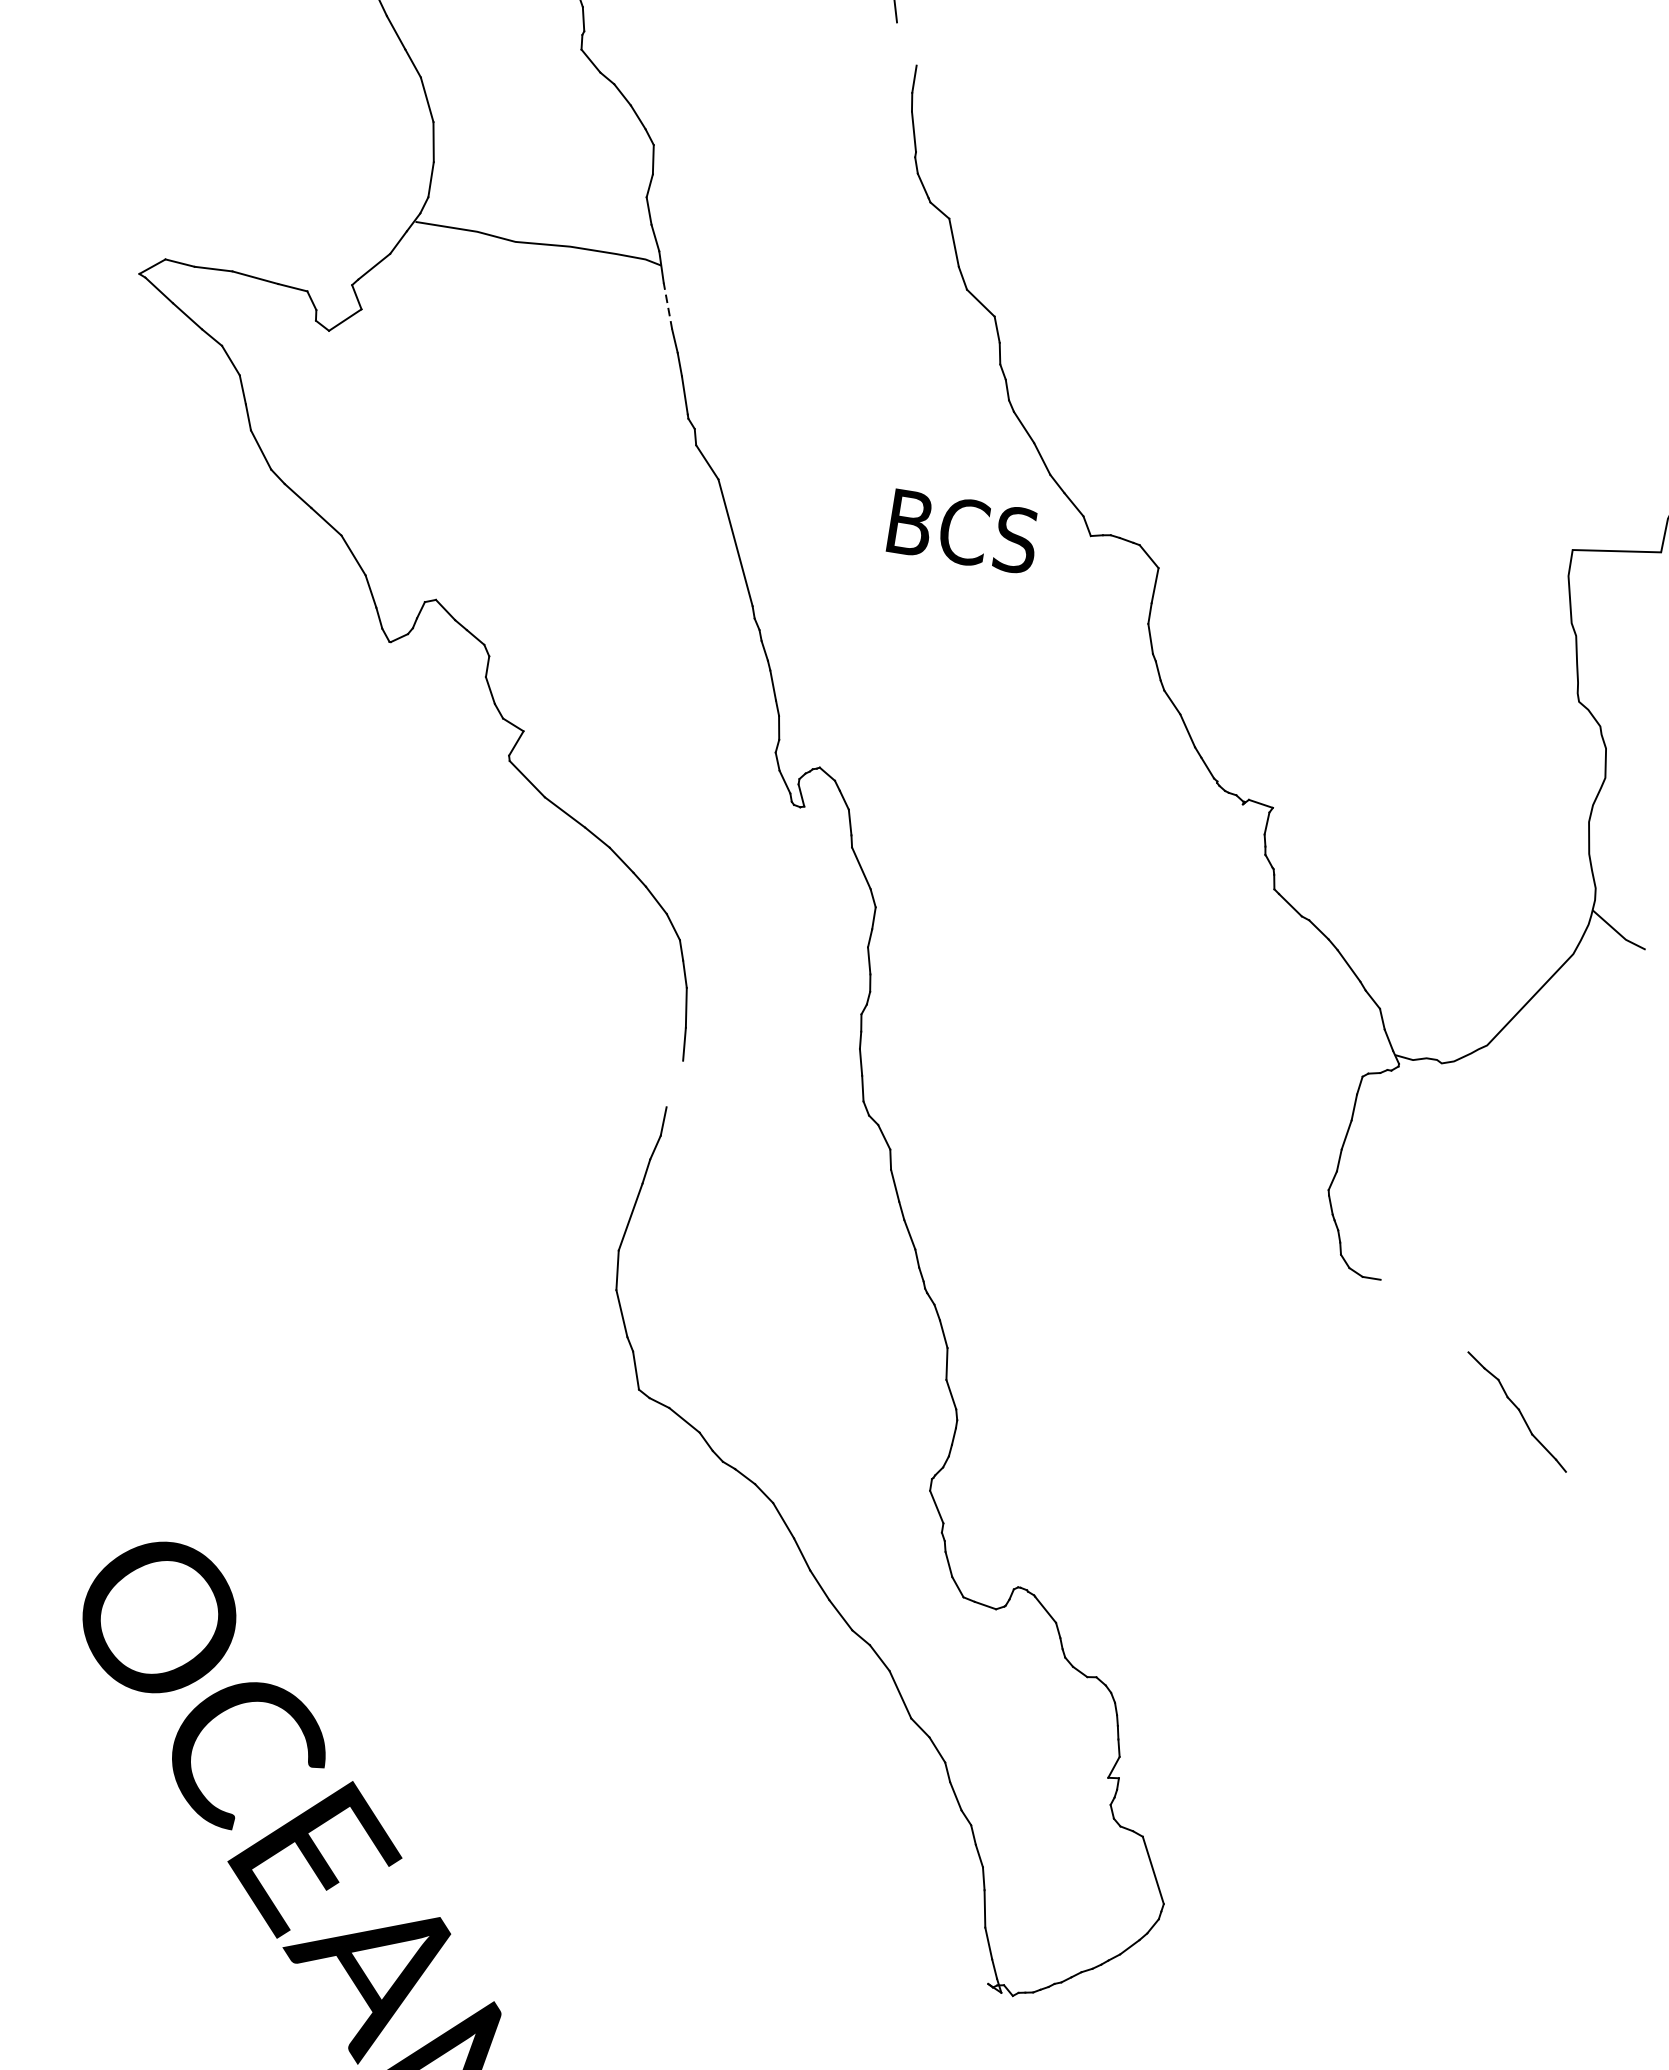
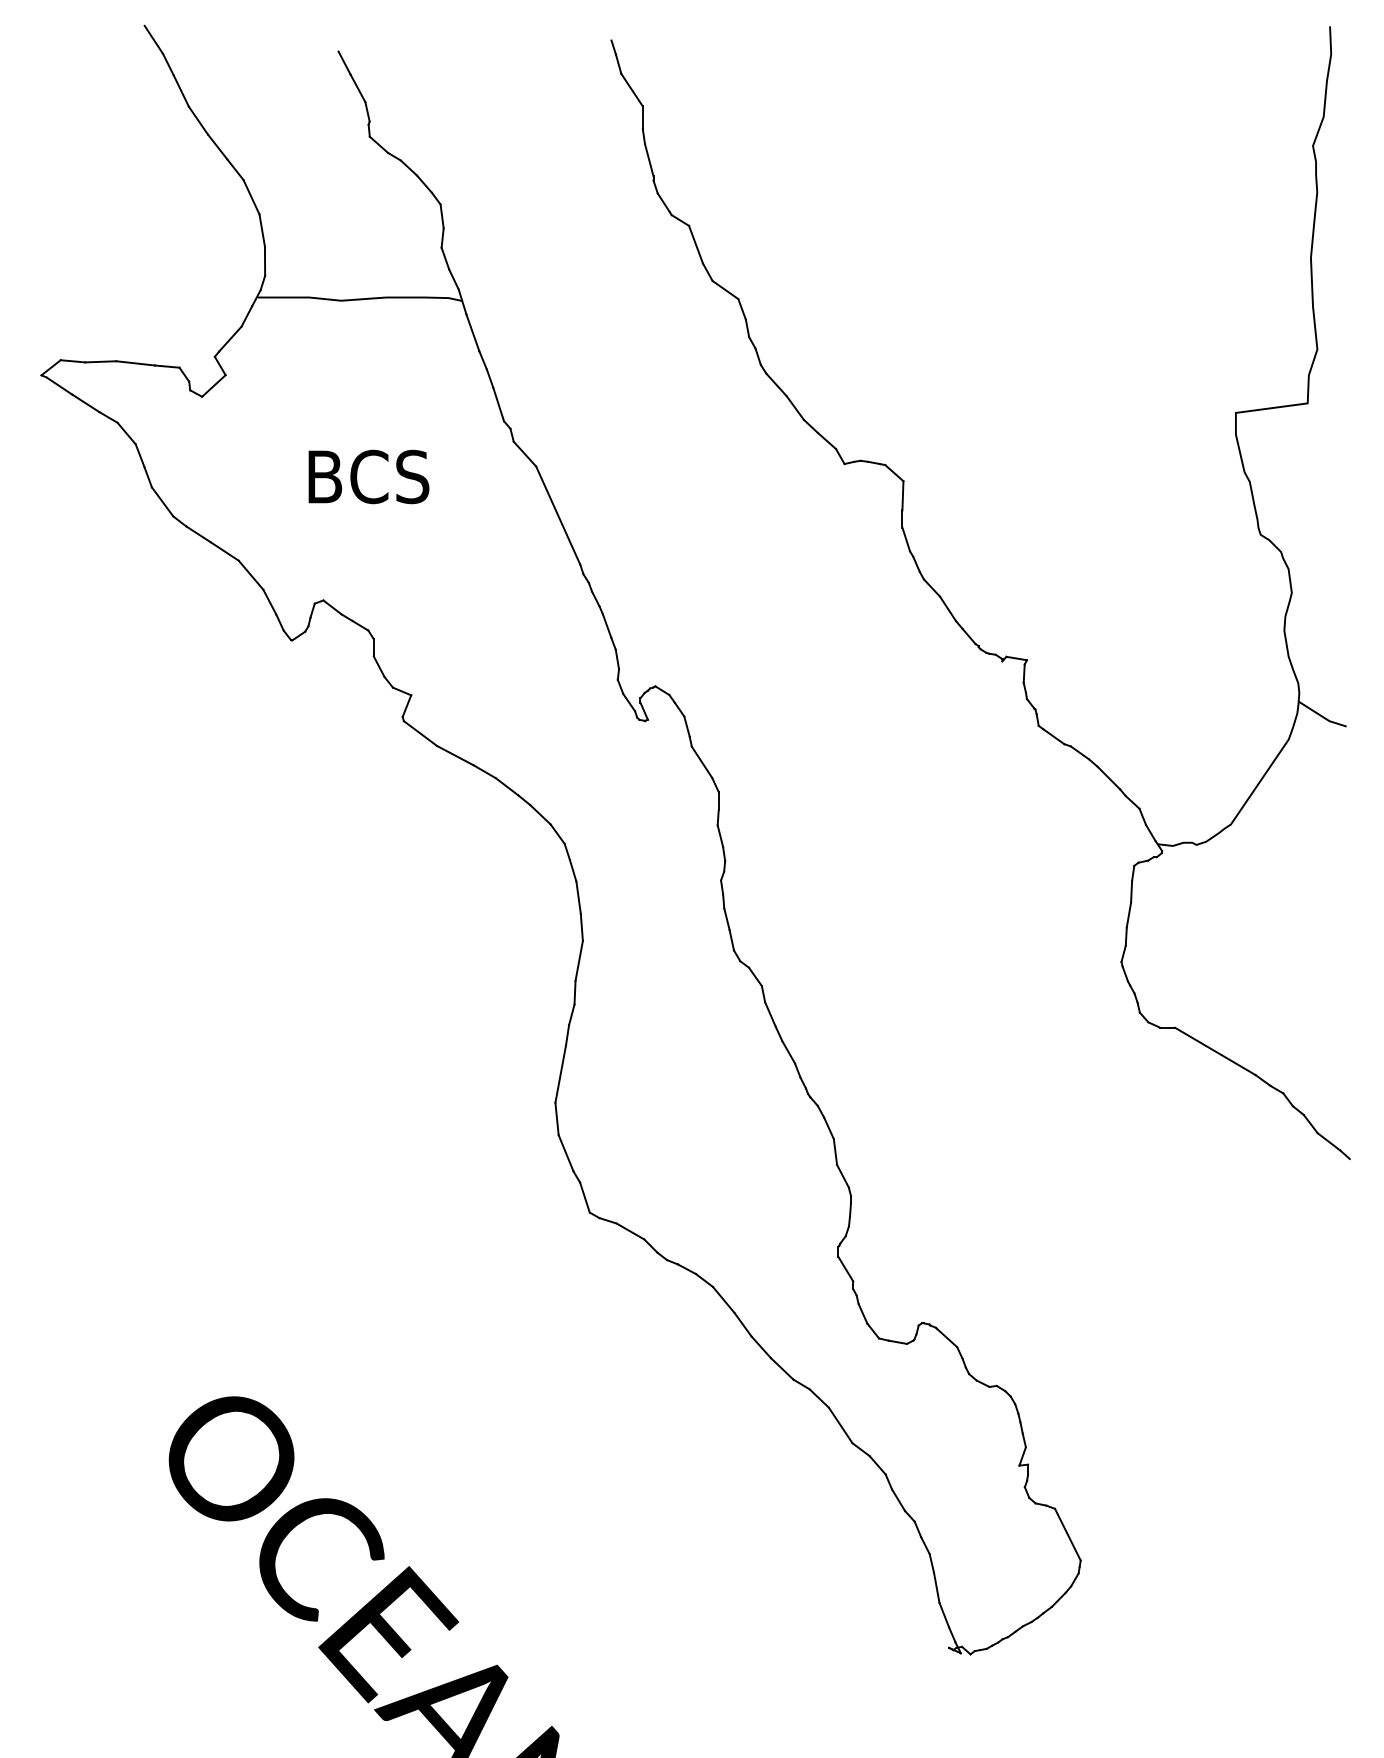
line: (906, 43) -> (631, 89), added
line: (667, 305) -> (472, 332), dashed -> solid
text: (962, 530) -> (368, 476), moved
line: (674, 1083) -> (578, 960), added
line: (1424, 1316) -> (1215, 1051), added

